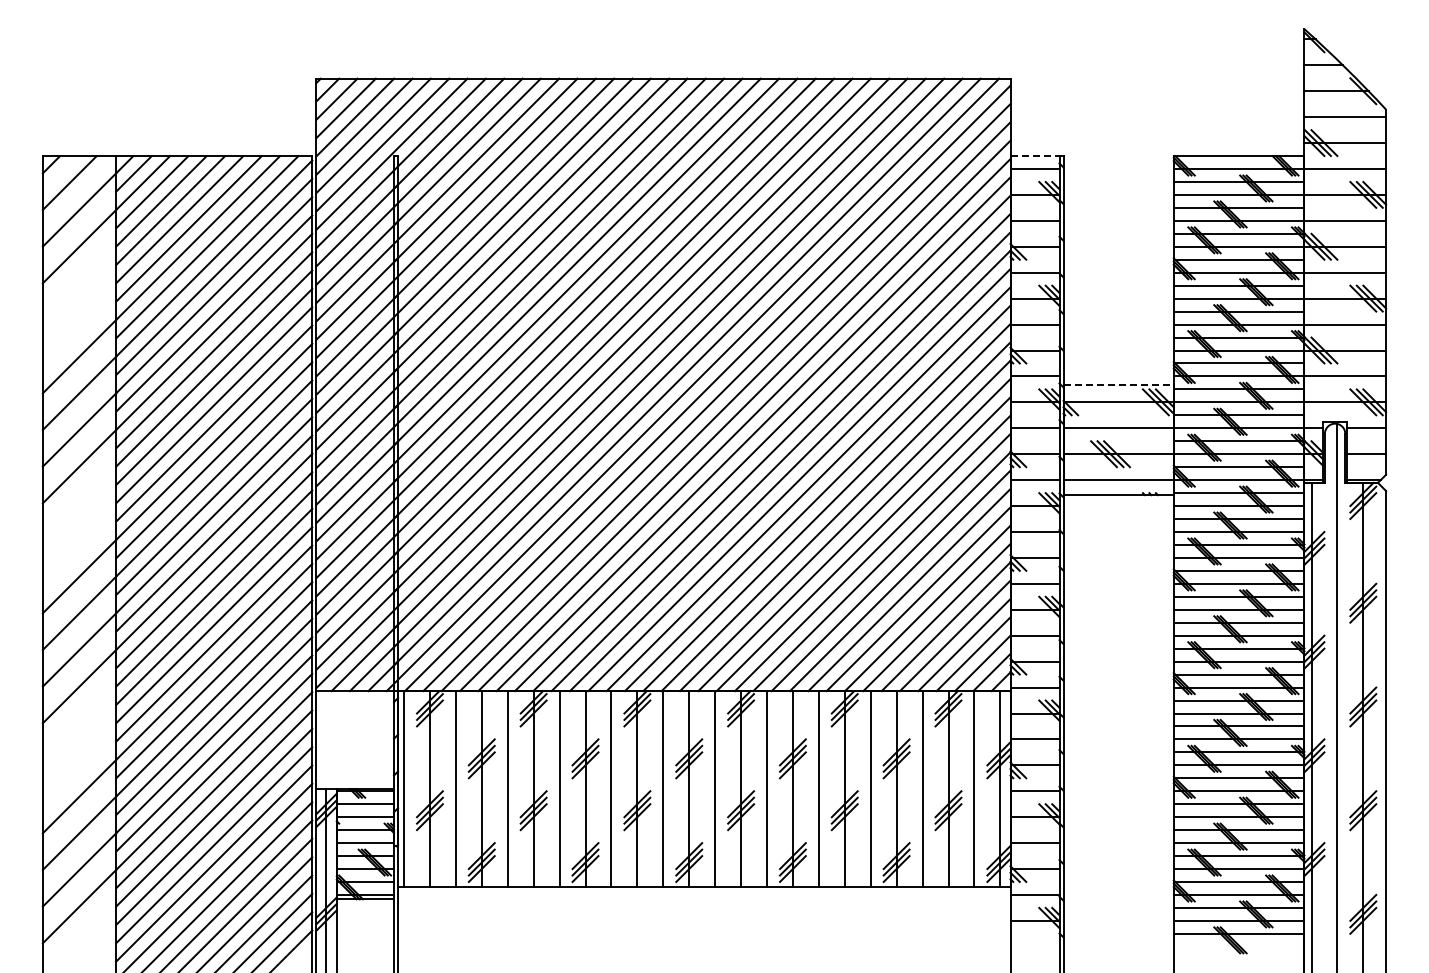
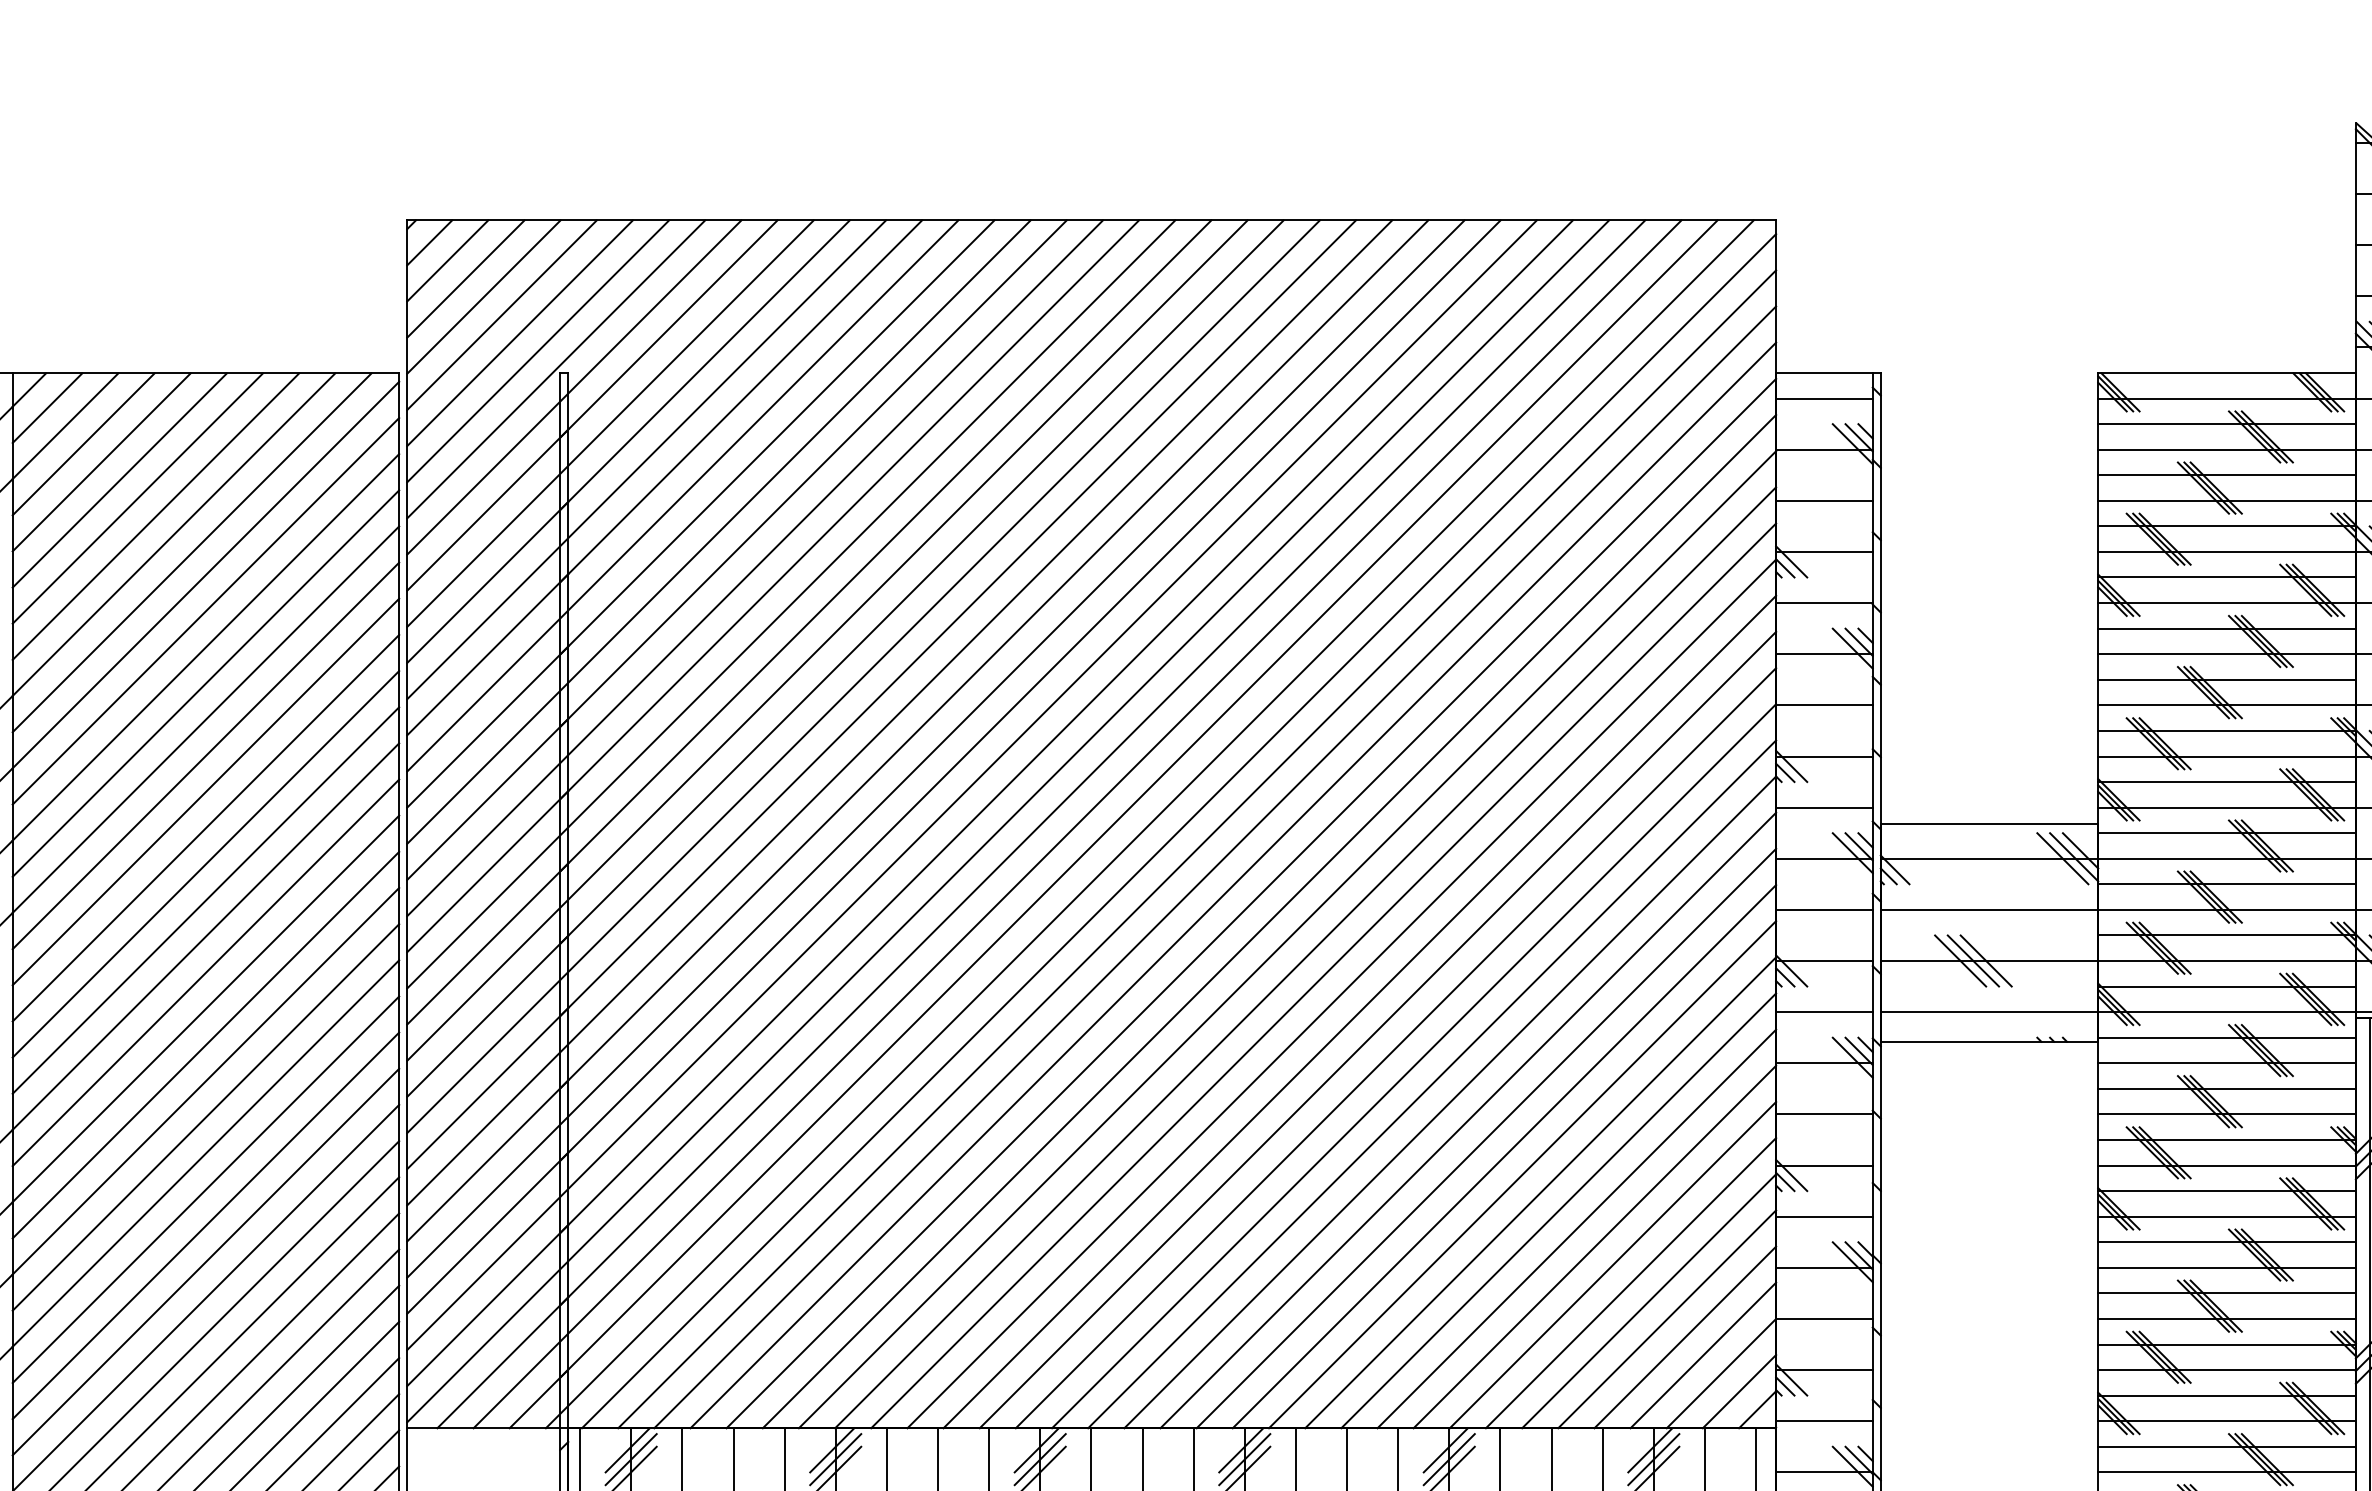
line: (1035, 156) -> (1825, 373), dashed -> solid
line: (1119, 384) -> (1991, 823), dashed -> solid

